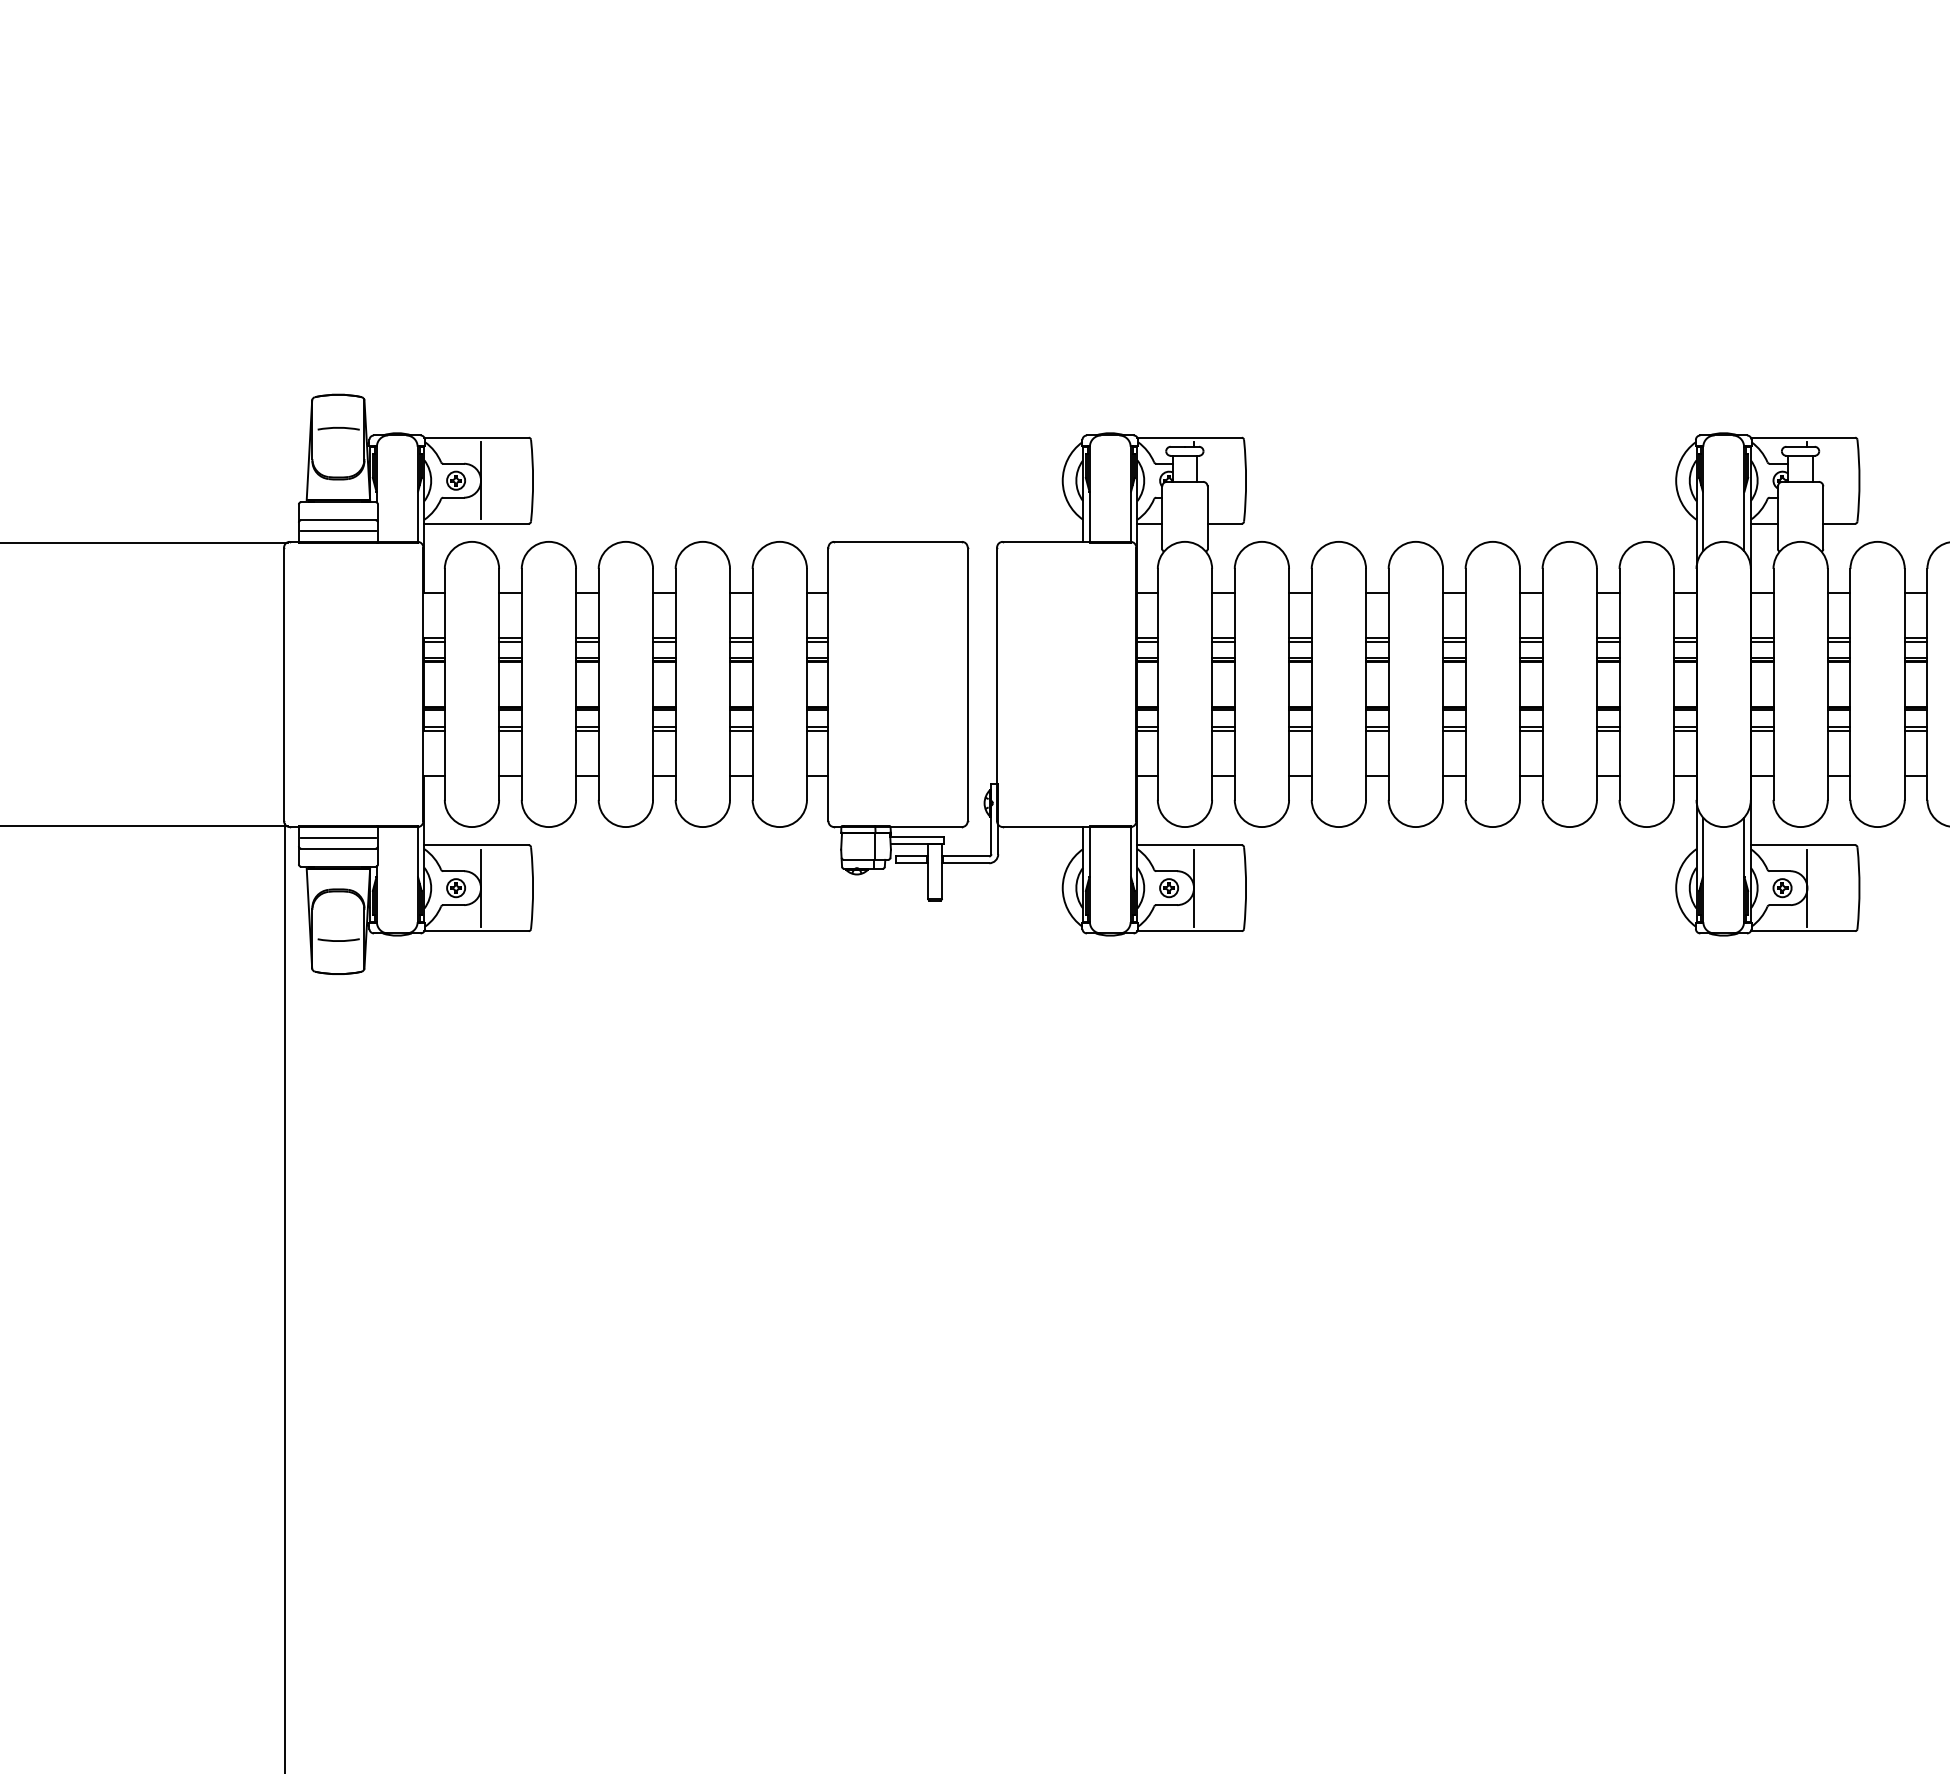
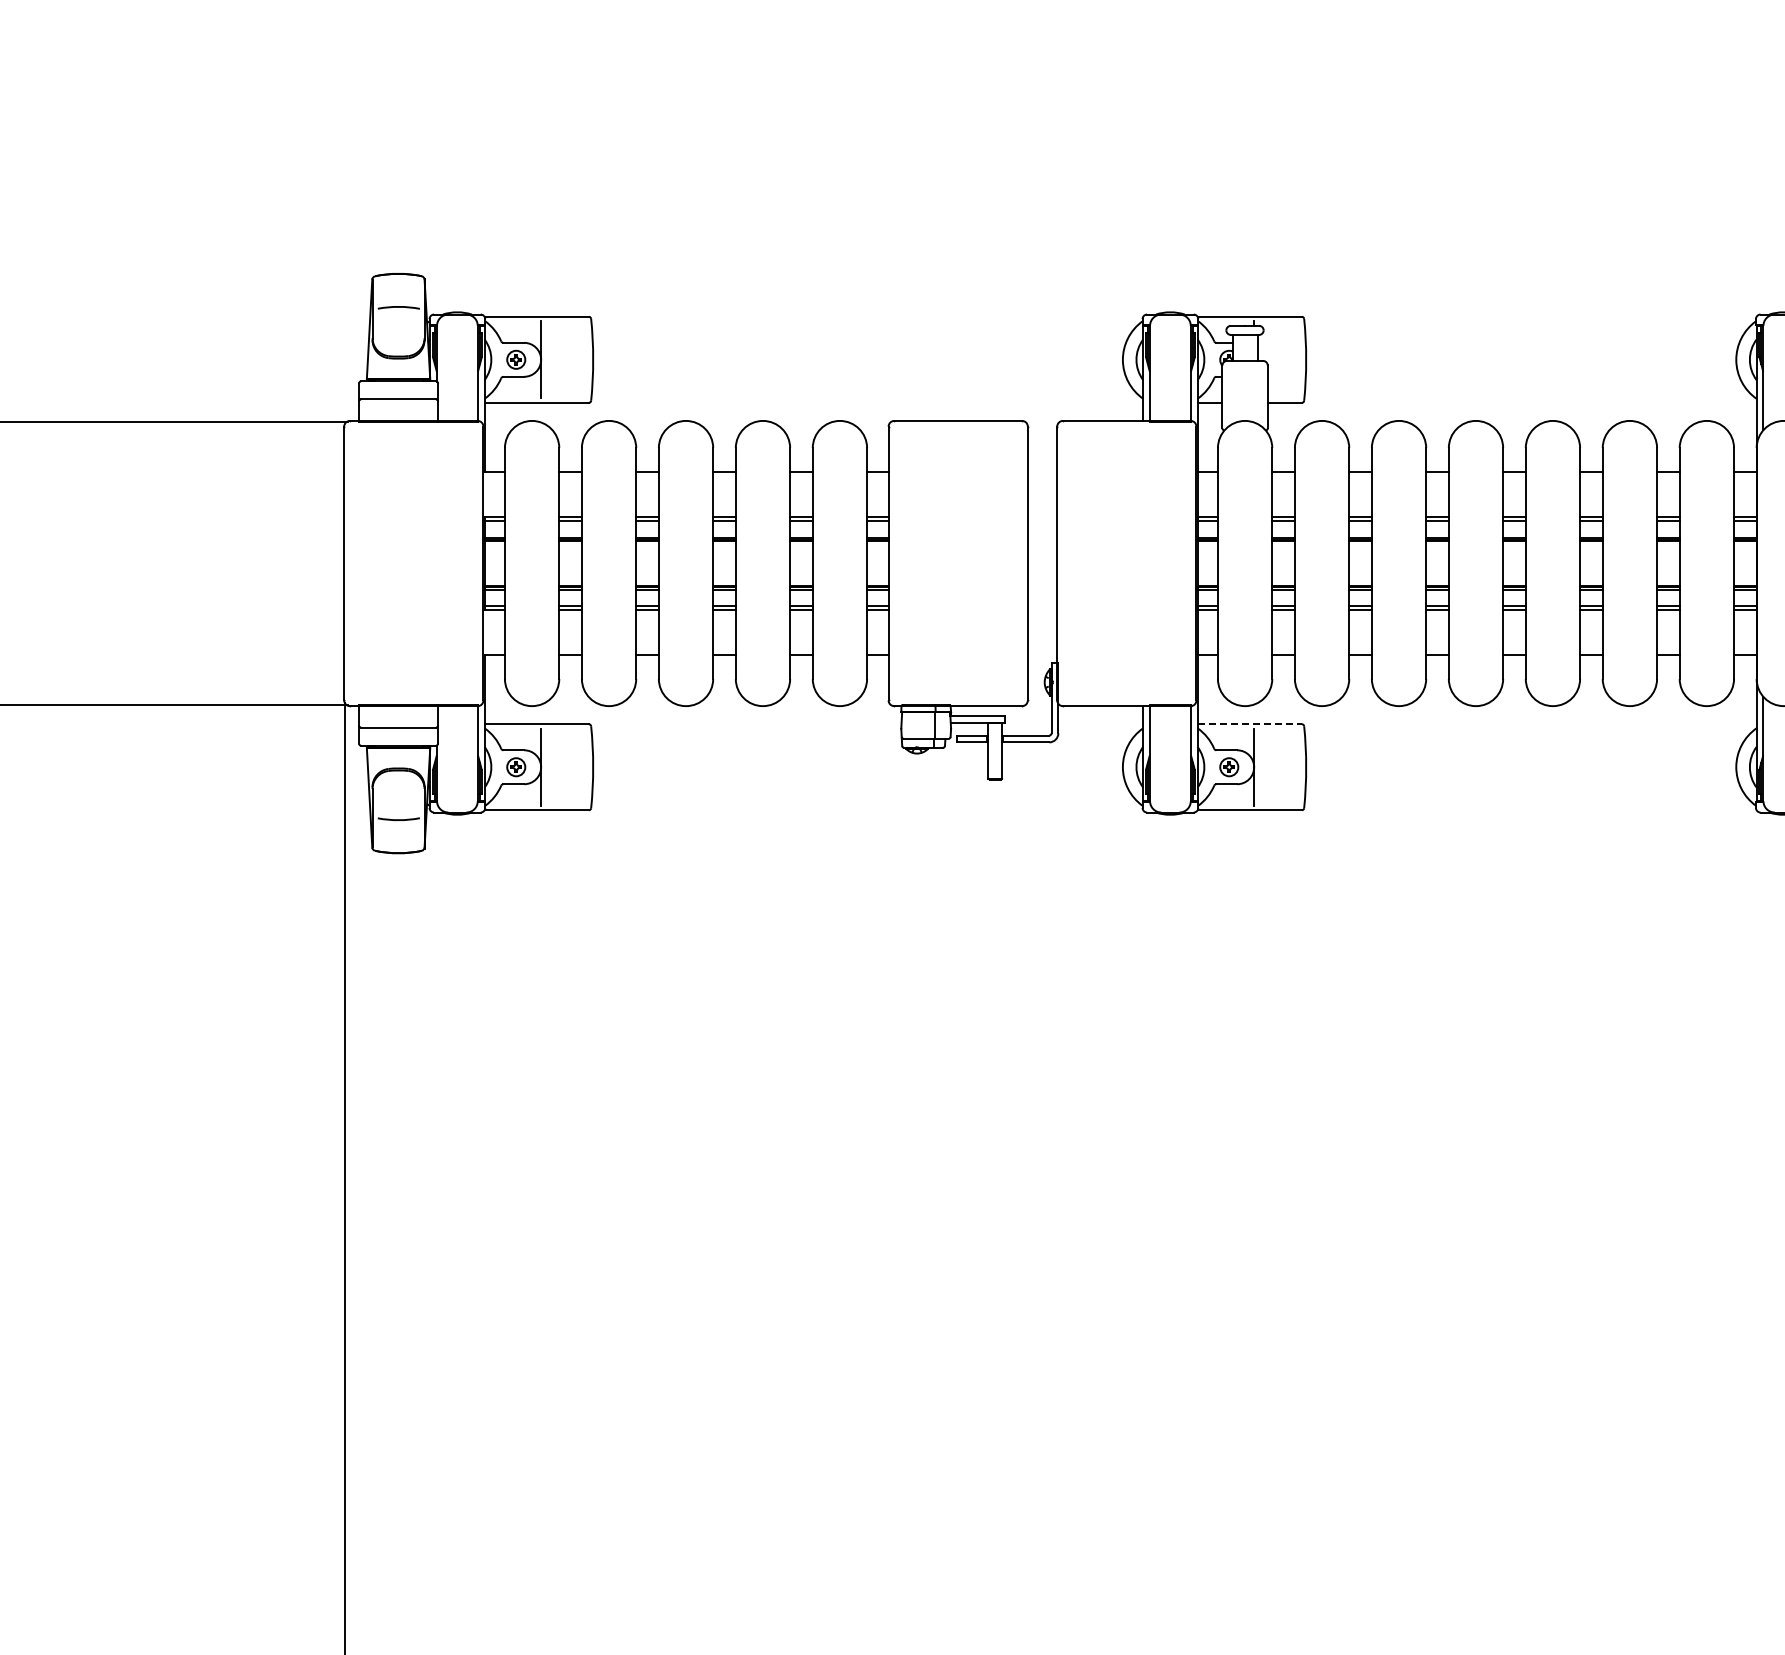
line: (338, 530) -> (398, 409), removed
line: (338, 838) -> (398, 717), removed
line: (1190, 845) -> (1250, 724), solid -> dashed

